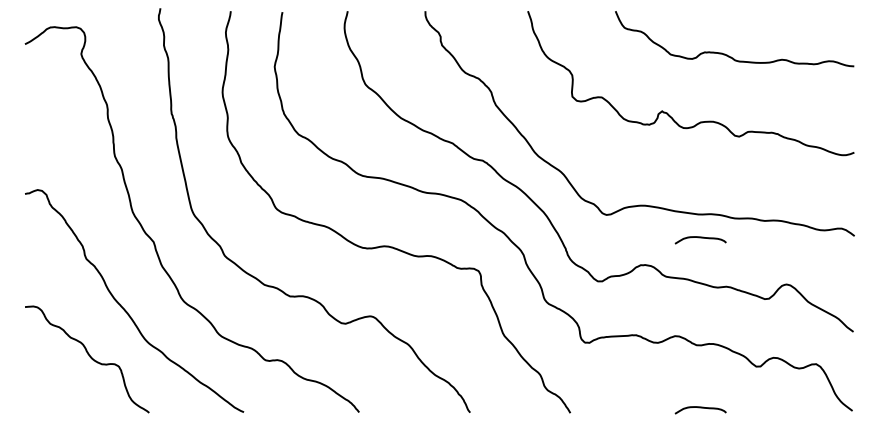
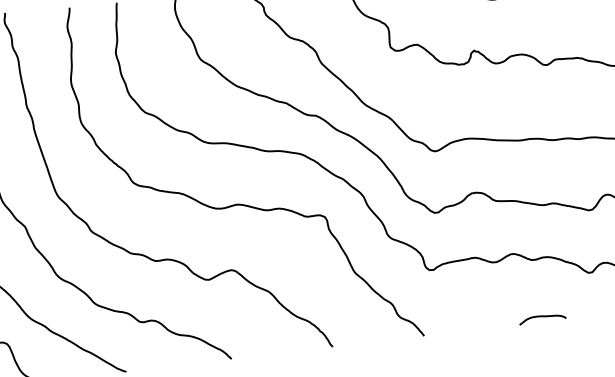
curve: (700, 238) -> (523, 162), removed

